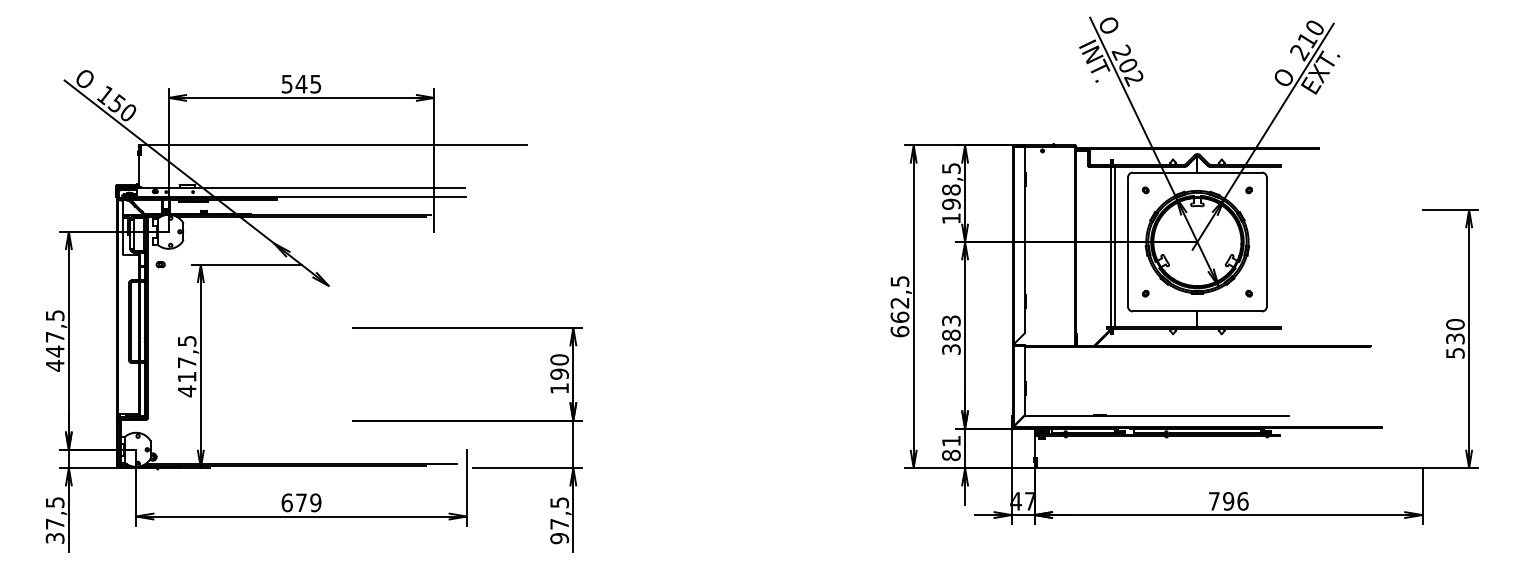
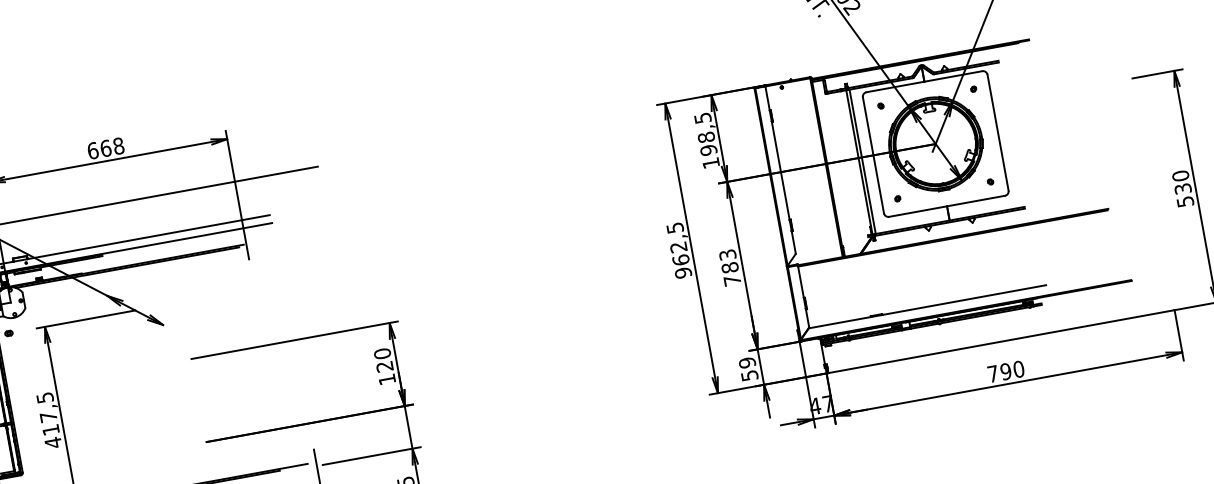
text: (301, 83) -> (105, 147), 545 -> 668
text: (899, 331) -> (682, 272), 662,5 -> 962,5
text: (951, 349) -> (732, 280), 383 -> 783
text: (559, 373) -> (384, 366), 190 -> 120
text: (951, 448) -> (748, 369), 81 -> 59
text: (1242, 501) -> (1018, 369), 796 -> 790

